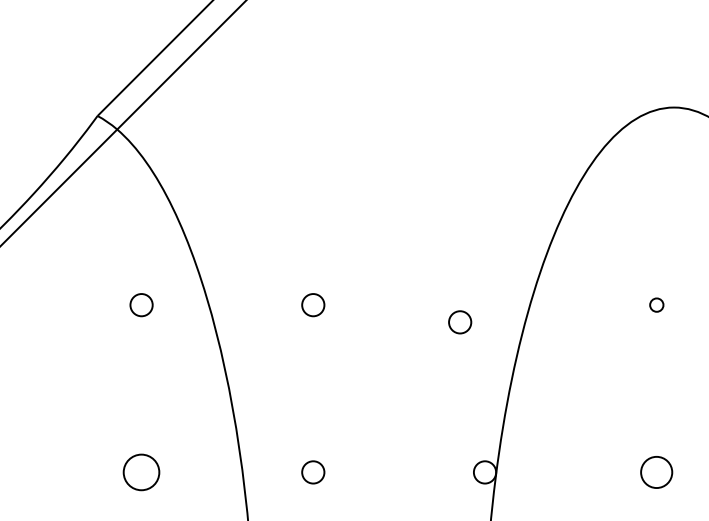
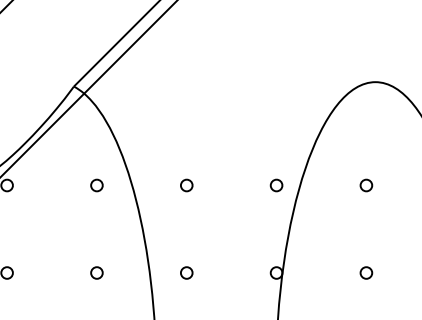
circle: (656, 305) -> (366, 185), size x1.67
circle: (459, 322) -> (276, 185), moved
circle: (140, 471) -> (96, 272), size x0.62
circle: (656, 471) -> (366, 272), size x0.71

